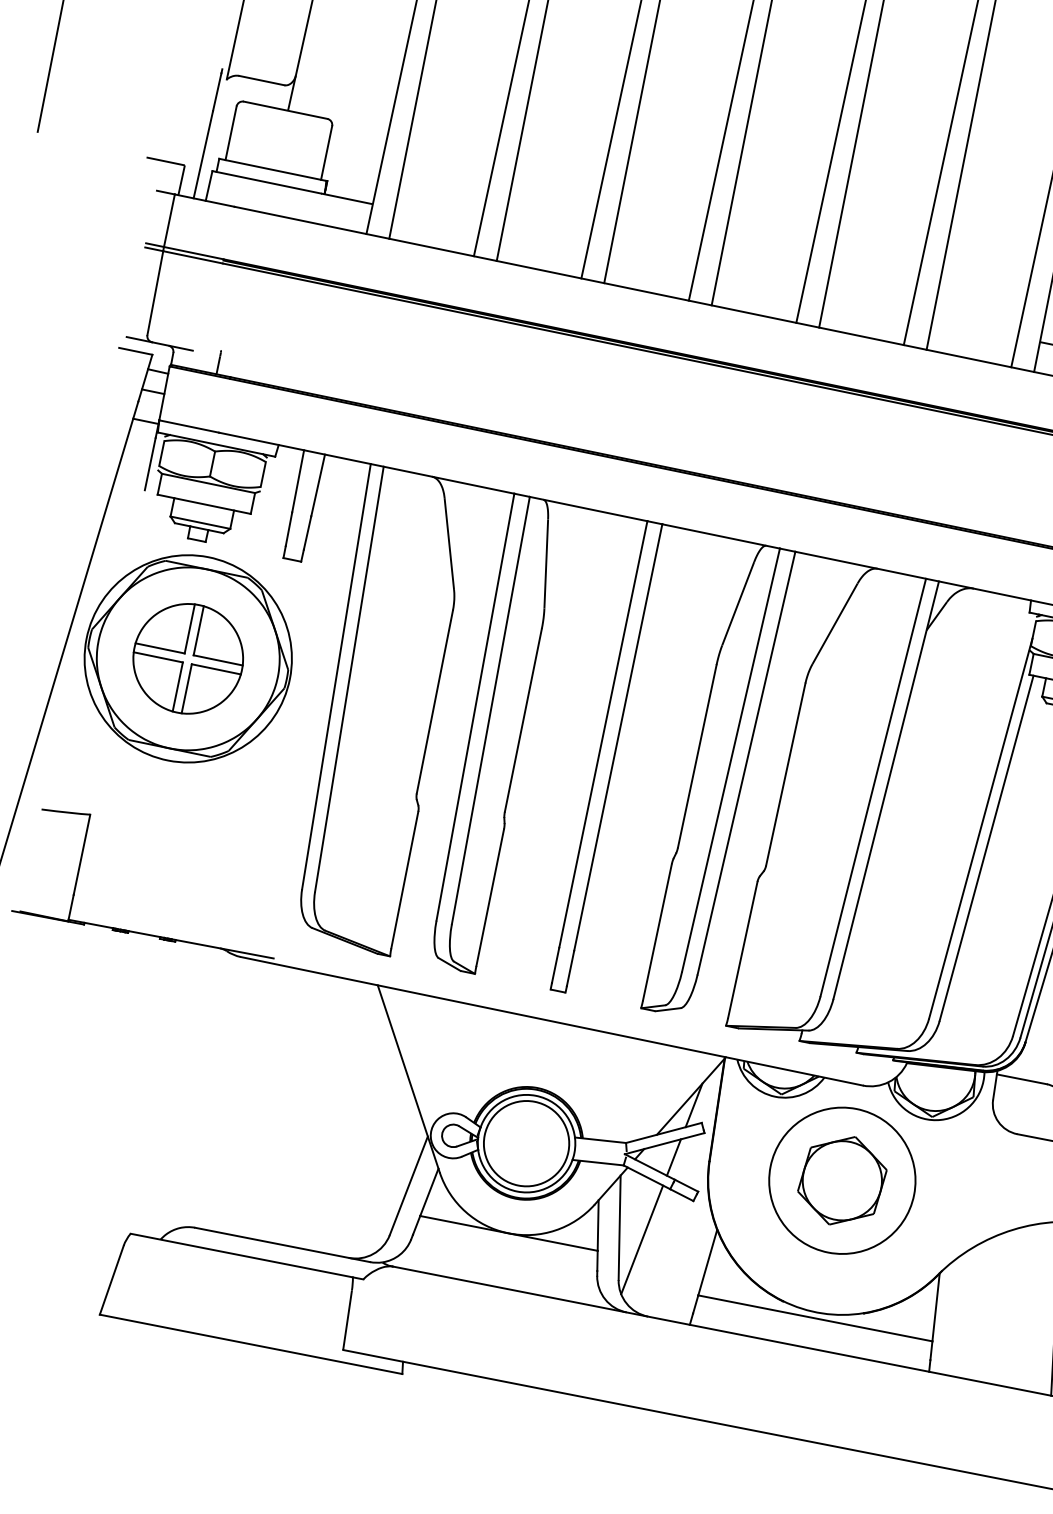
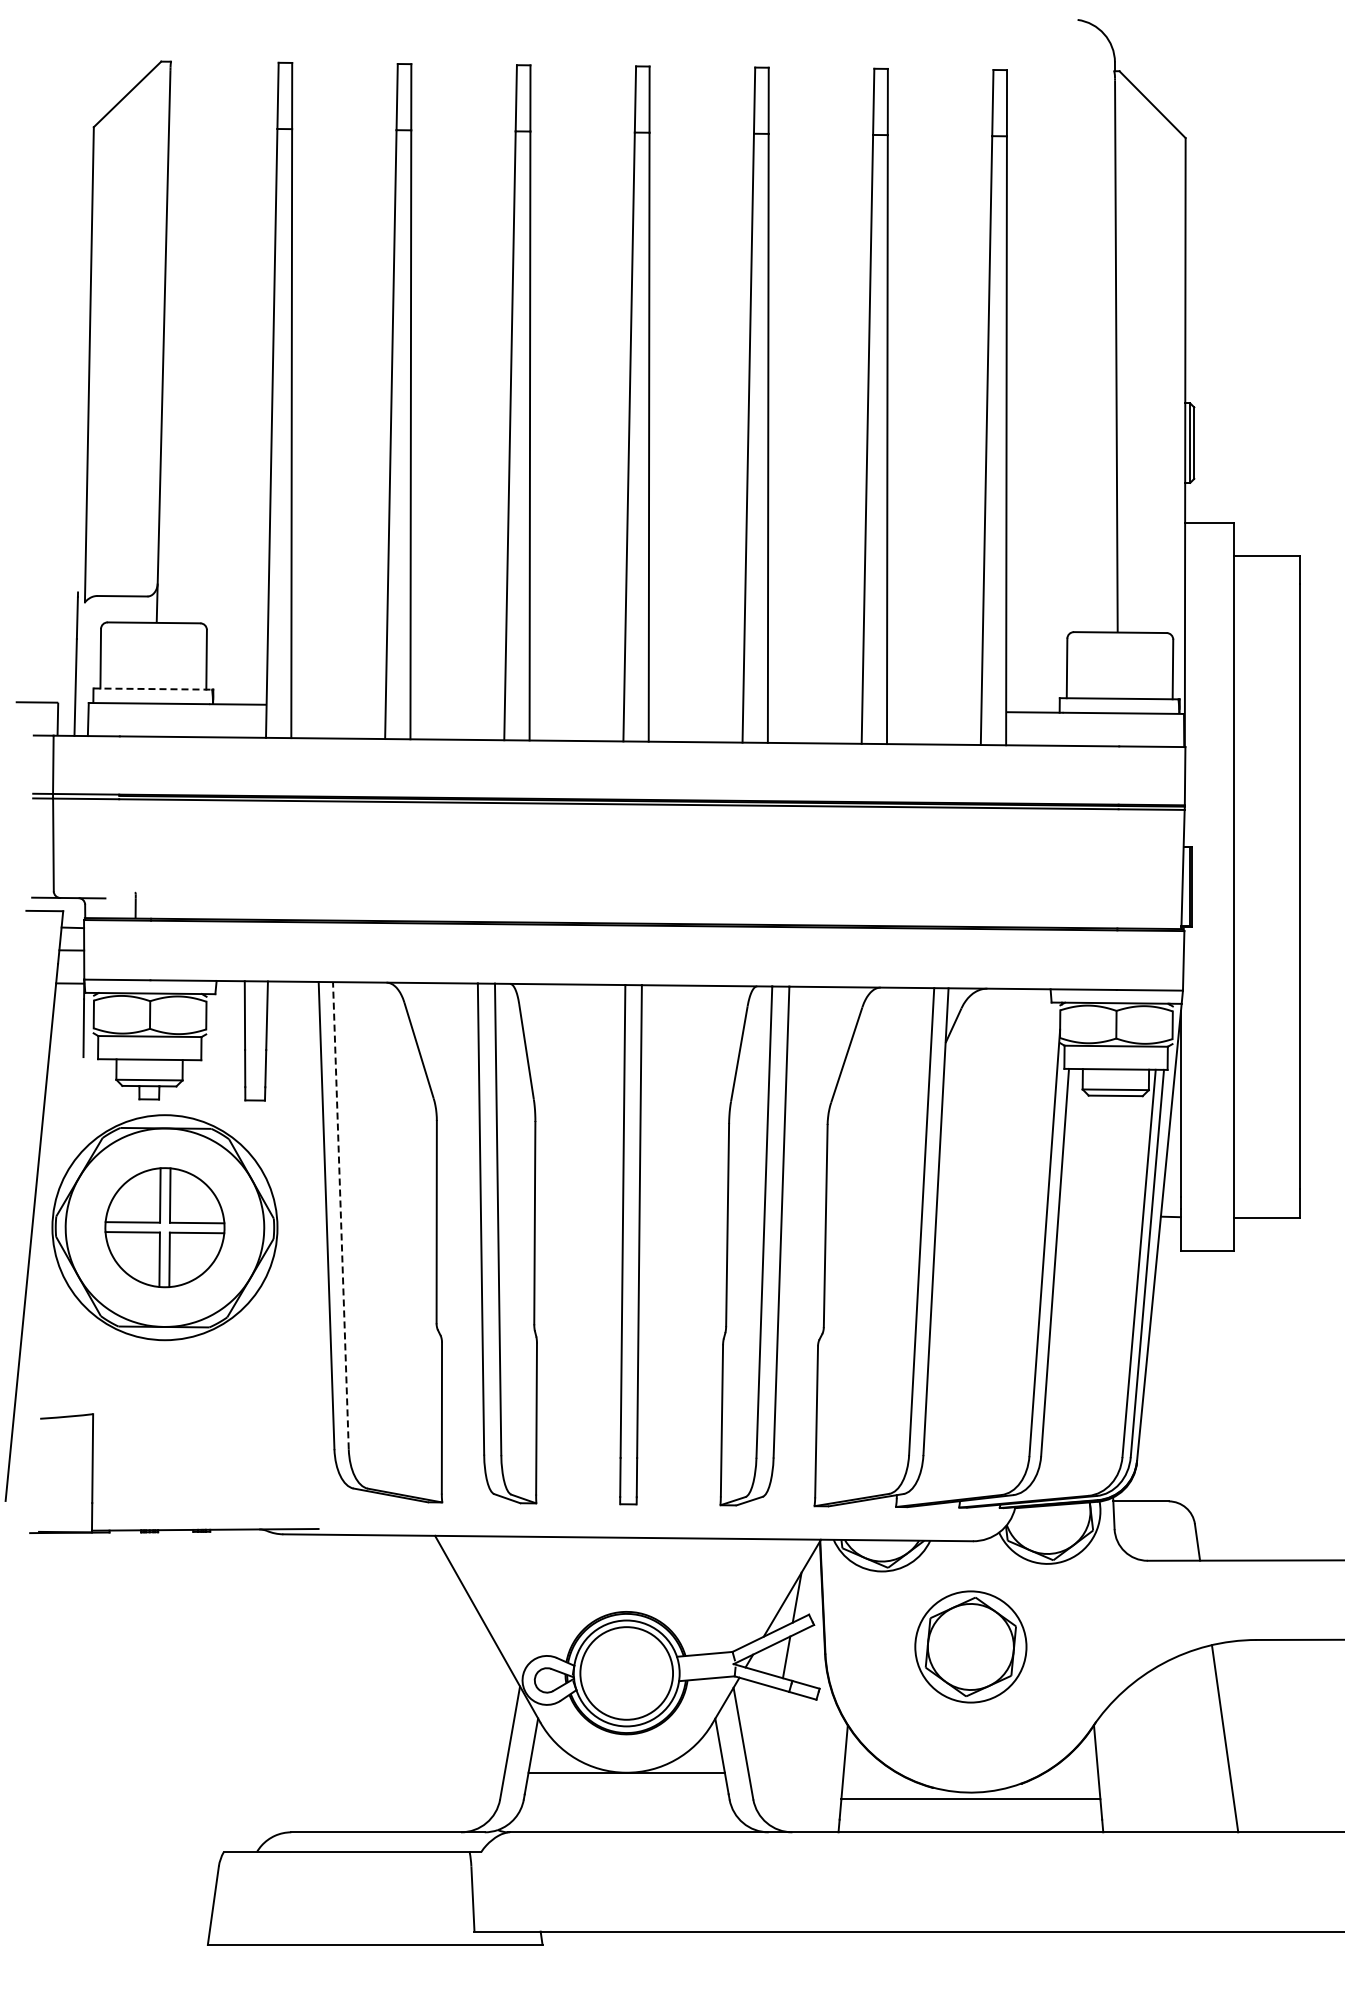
line: (273, 170) -> (153, 689), solid -> dashed
line: (349, 678) -> (340, 1215), solid -> dashed
circle: (842, 1180) -> (970, 1646), size x0.7
line: (641, 1239) -> (769, 1751), removed

